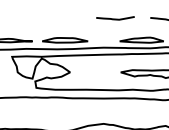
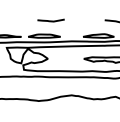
curve: (114, 18) -> (50, 20), moved

